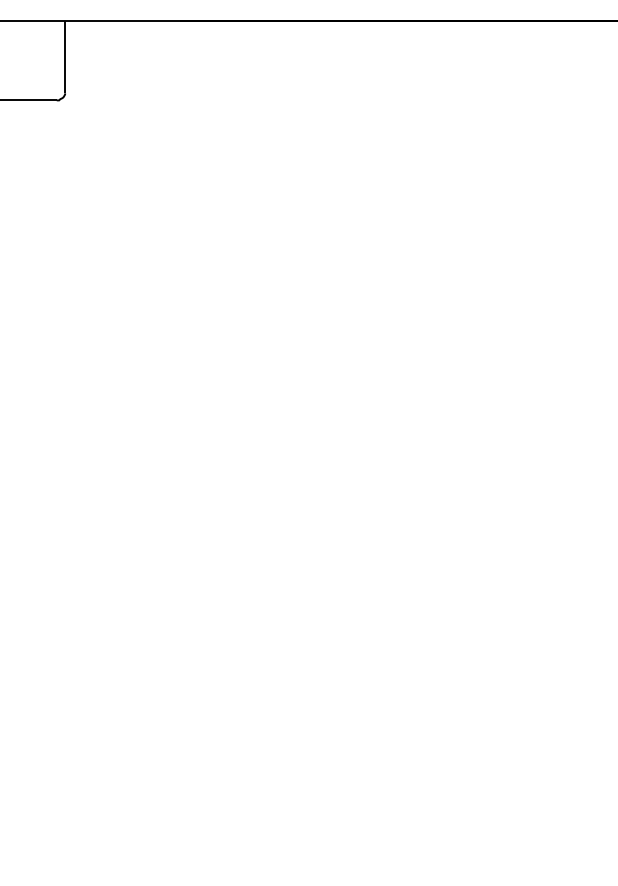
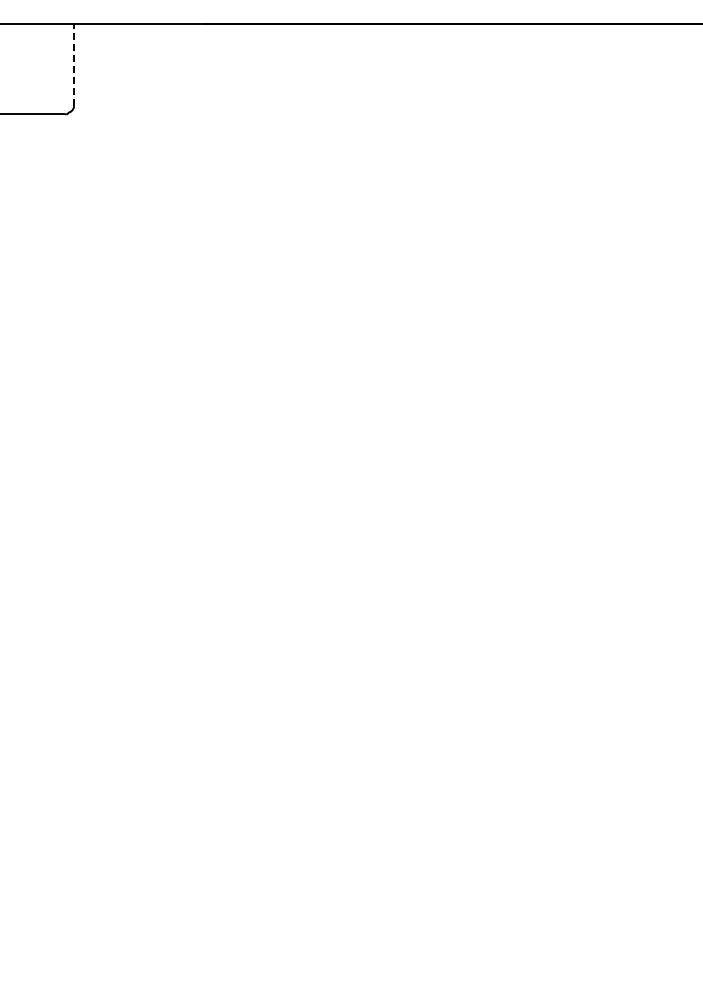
line: (65, 56) -> (74, 64), solid -> dashed

